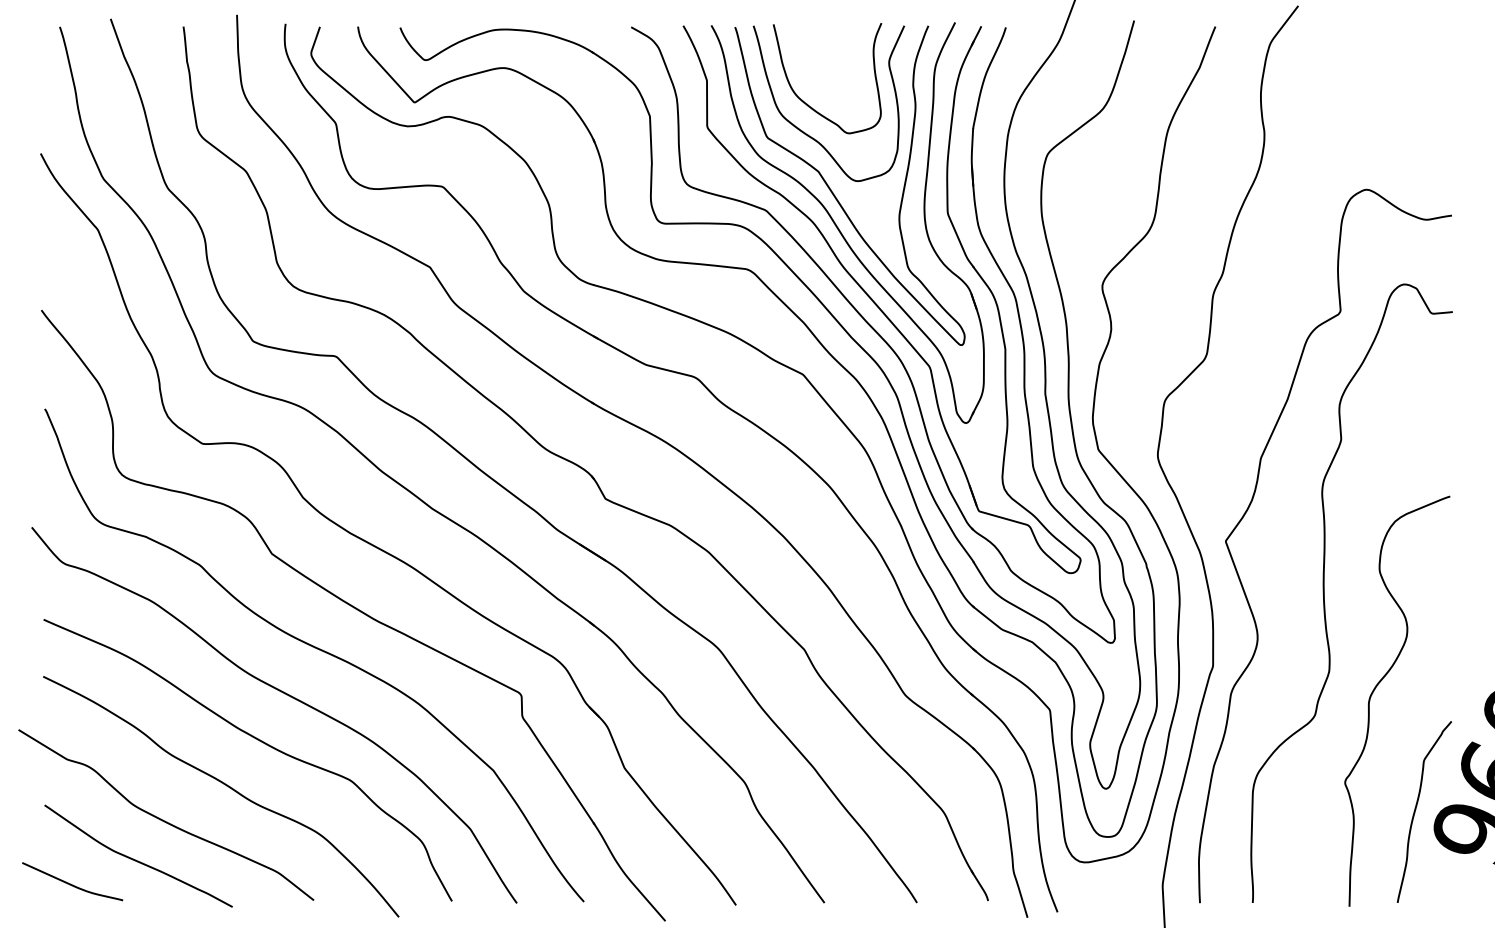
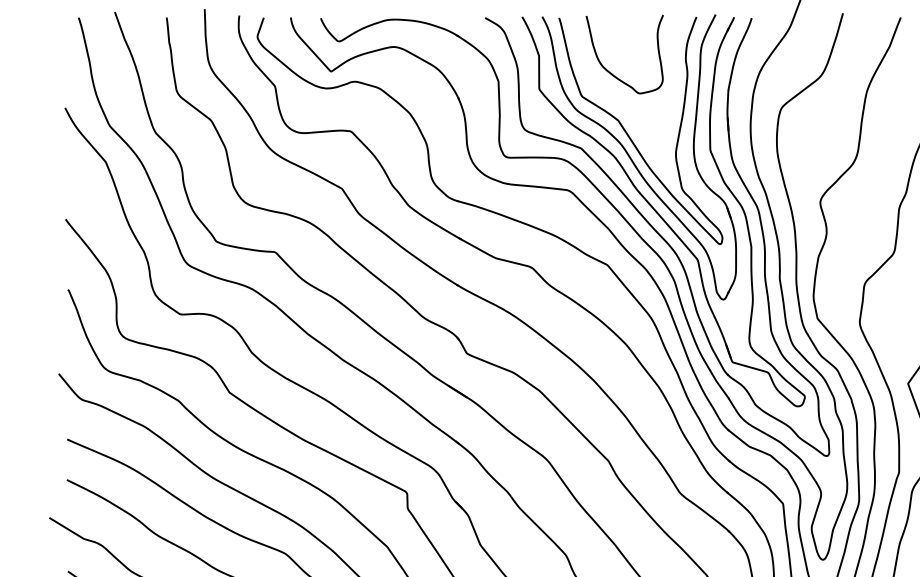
curve: (808, 134) -> (611, 94), removed

